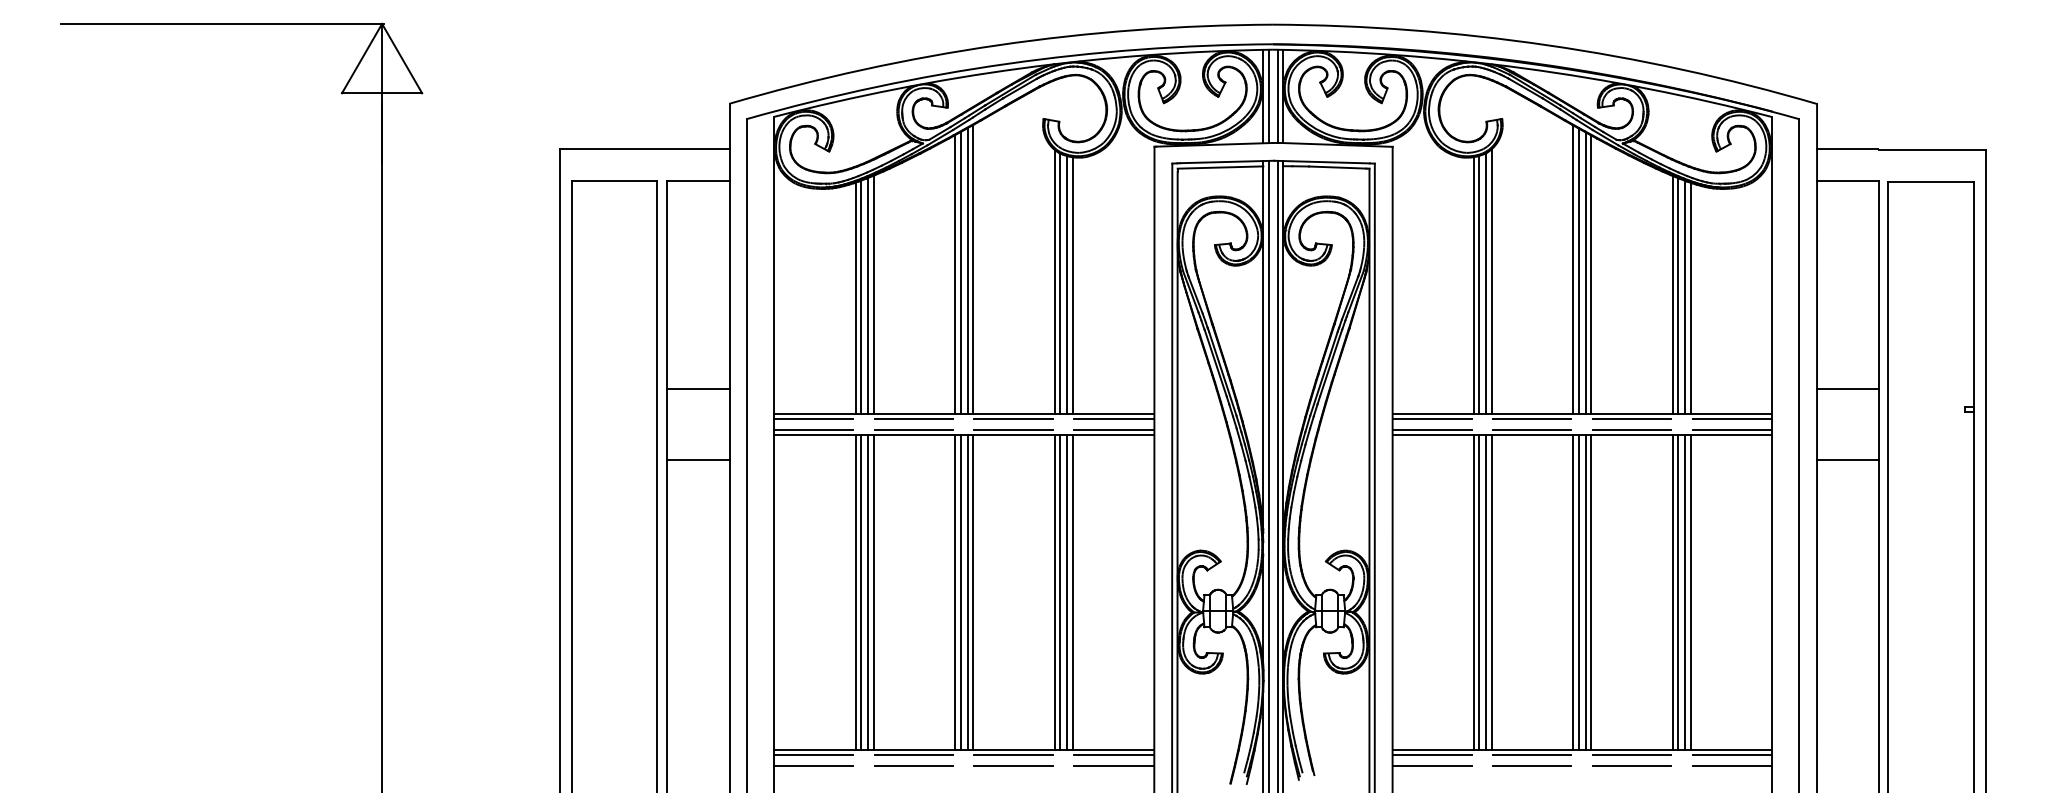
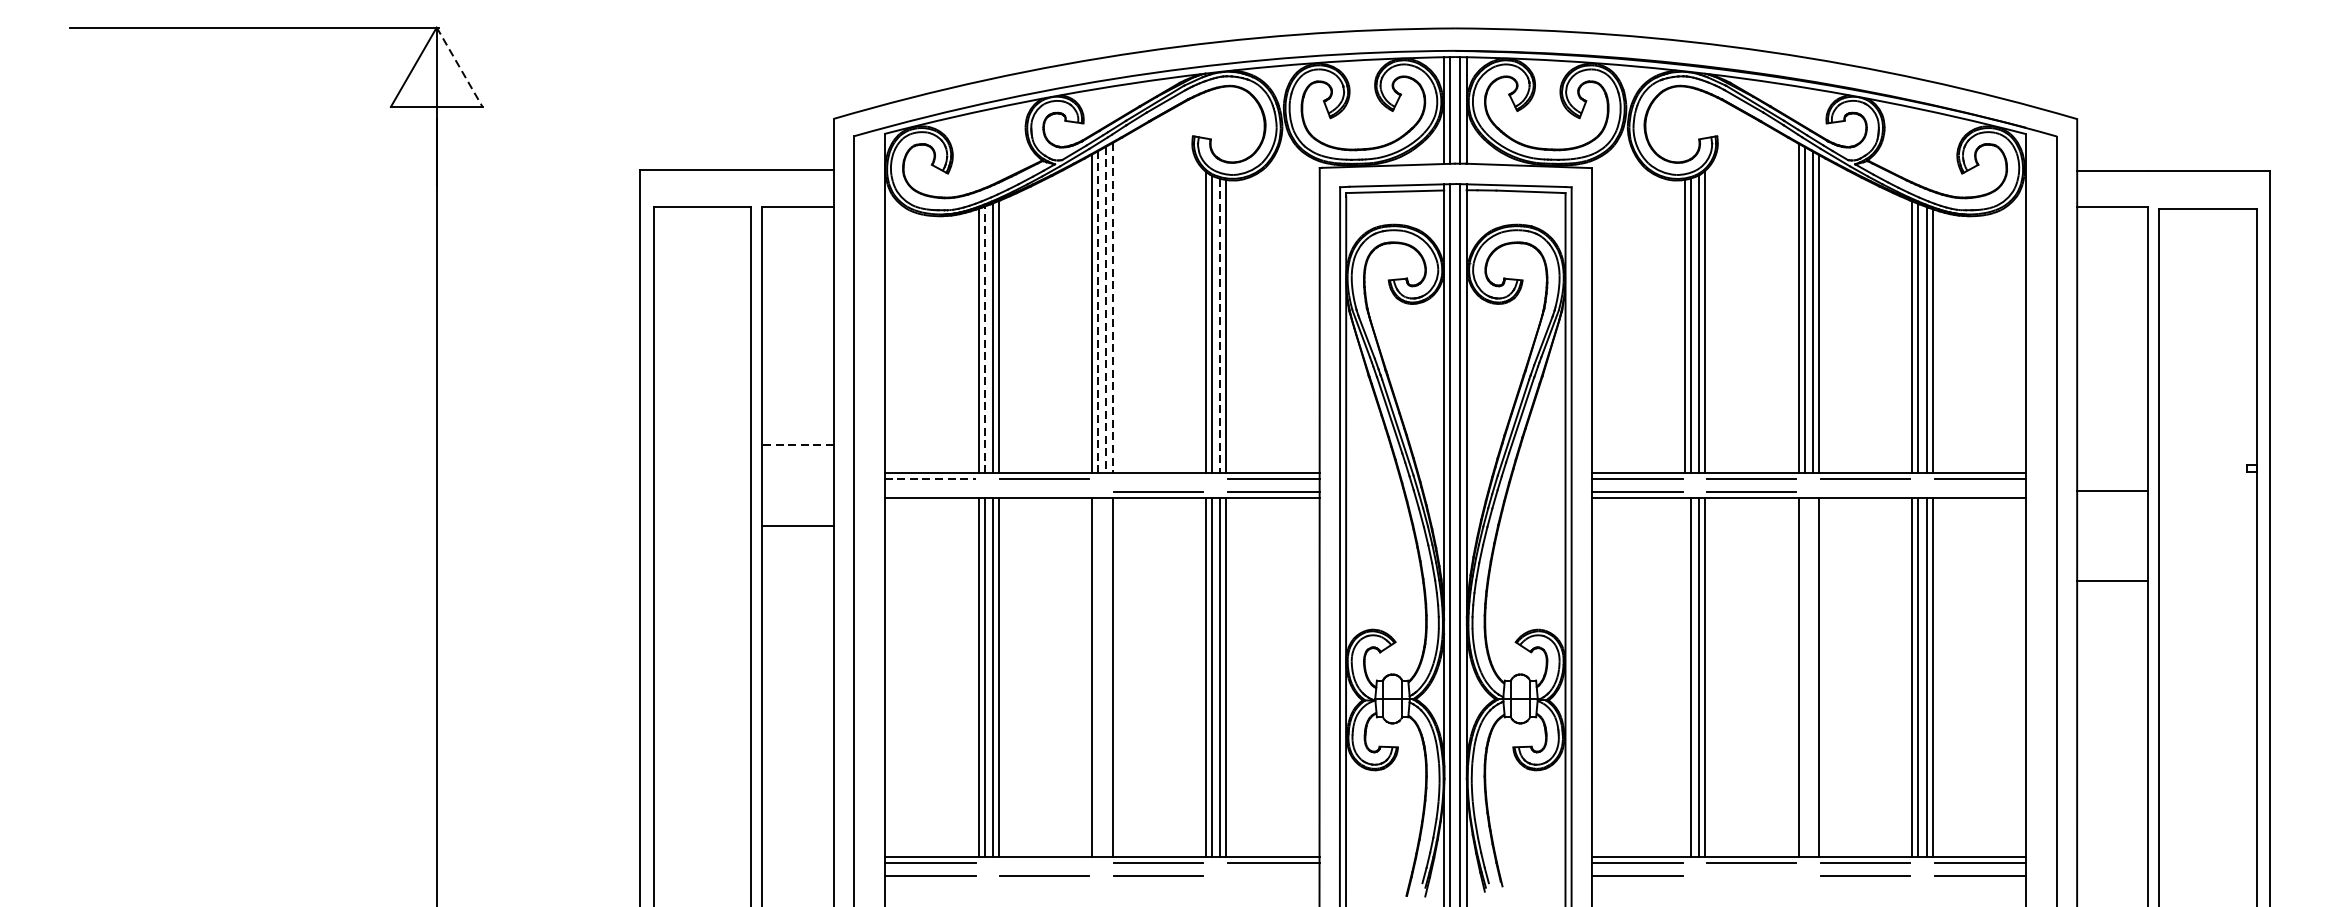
line: (402, 59) -> (460, 68), solid -> dashed
line: (973, 269) -> (1112, 308), solid -> dashed
line: (967, 270) -> (1105, 309), solid -> dashed
line: (960, 272) -> (1097, 311), solid -> dashed
line: (1067, 284) -> (1220, 325), solid -> dashed
line: (861, 297) -> (984, 340), solid -> dashed
line: (697, 388) -> (797, 444), solid -> dashed
line: (1847, 388) -> (2111, 490), moved
line: (813, 419) -> (929, 479), solid -> dashed
line: (1013, 419) -> (1158, 479), removed
line: (813, 429) -> (929, 491), removed
line: (913, 429) -> (1044, 491), removed
line: (1631, 429) -> (1865, 491), removed
line: (1731, 429) -> (1979, 491), removed
line: (1847, 460) -> (2111, 581), moved
line: (960, 592) -> (1097, 677), removed
line: (967, 592) -> (1105, 677), removed
line: (1473, 592) -> (1684, 677), removed
line: (1578, 592) -> (1804, 677), removed
line: (1585, 592) -> (1812, 677), removed
line: (913, 754) -> (1044, 862), removed
line: (1114, 765) -> (1274, 875), removed
line: (1532, 765) -> (1751, 875), removed

